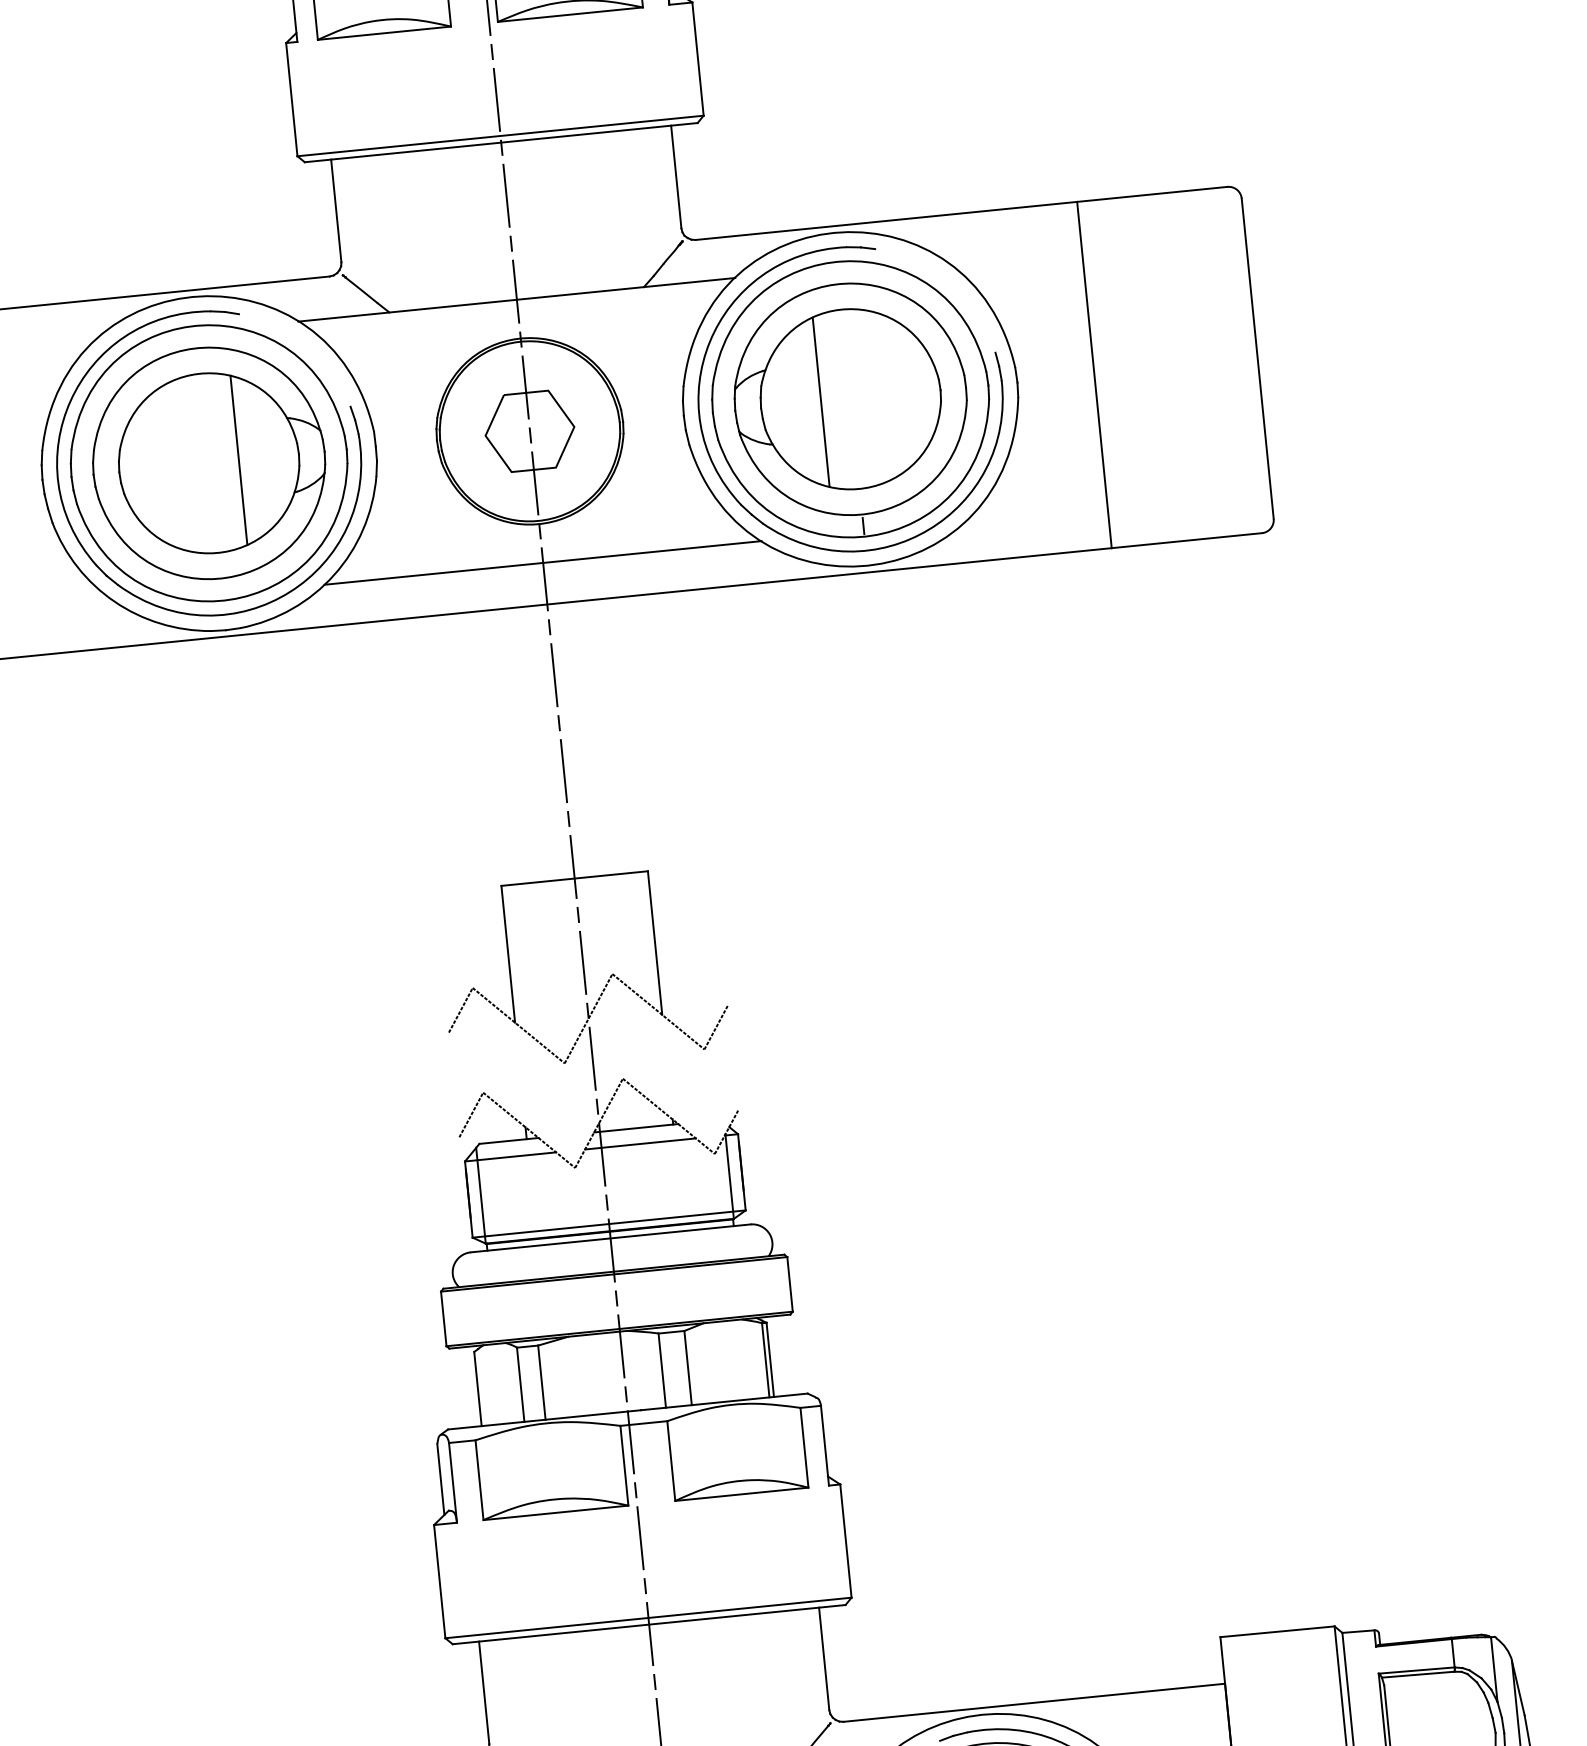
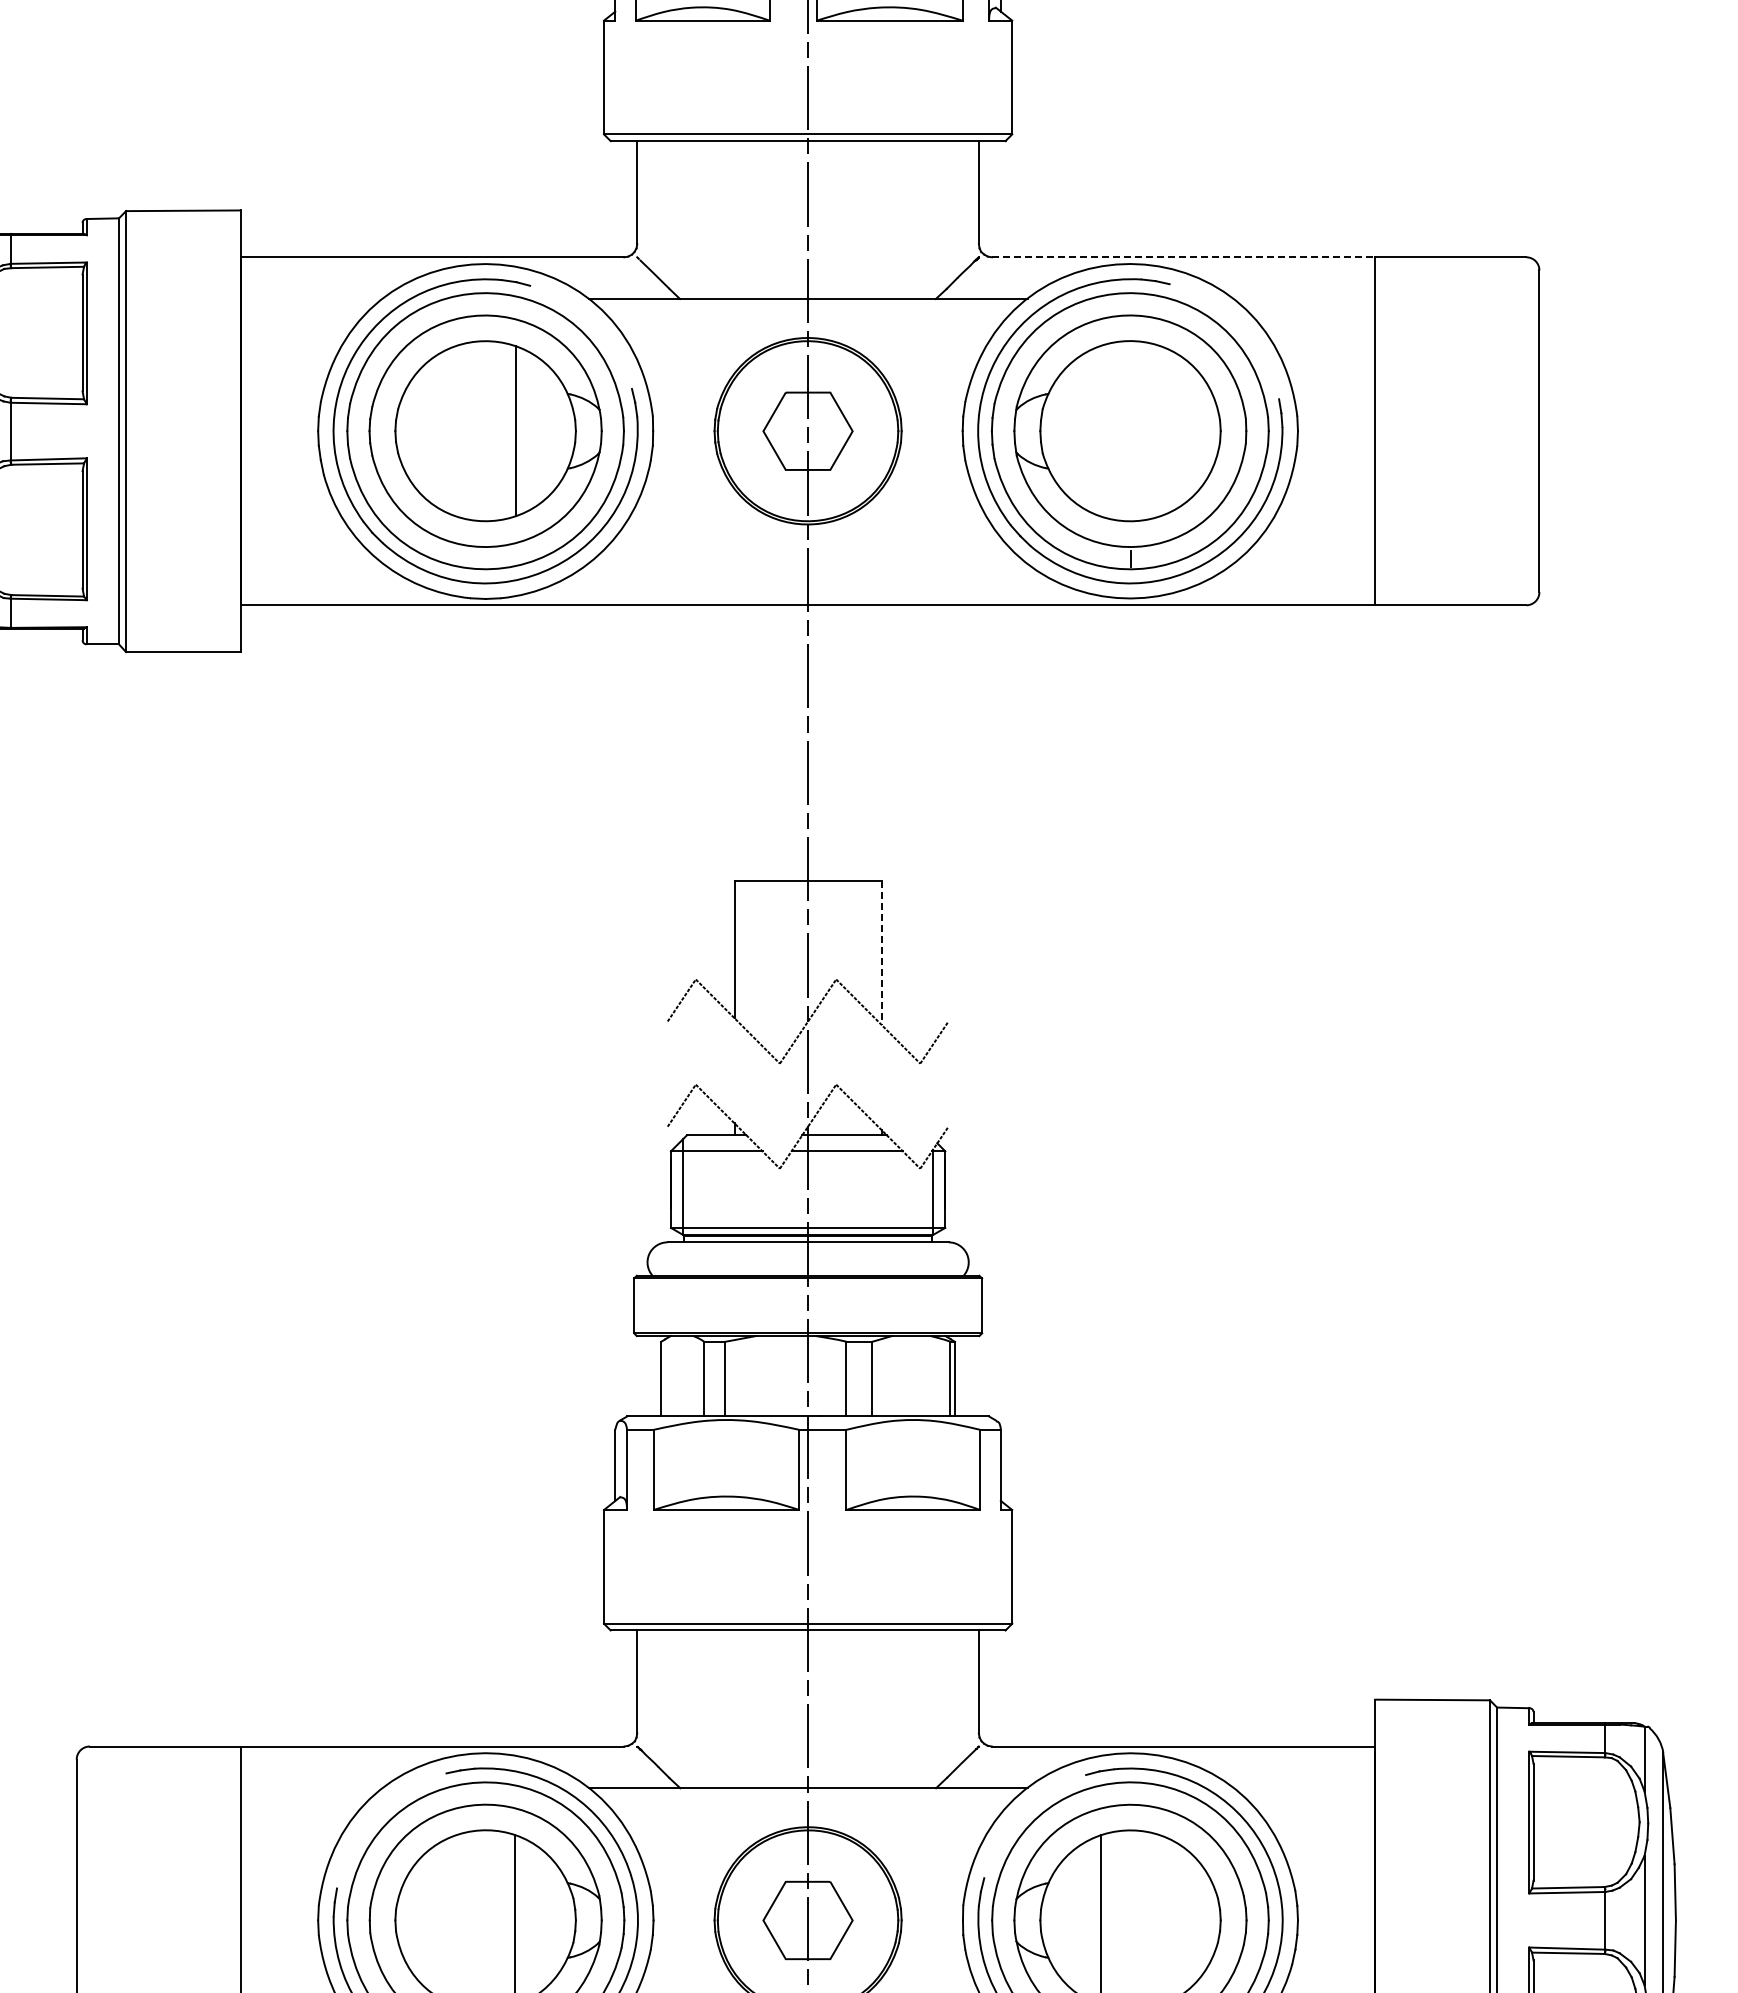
line: (886, 221) -> (1183, 257), solid -> dashed
line: (820, 402) -> (1100, 431), removed
line: (542, 562) -> (807, 563), removed
line: (654, 943) -> (881, 953), solid -> dashed

